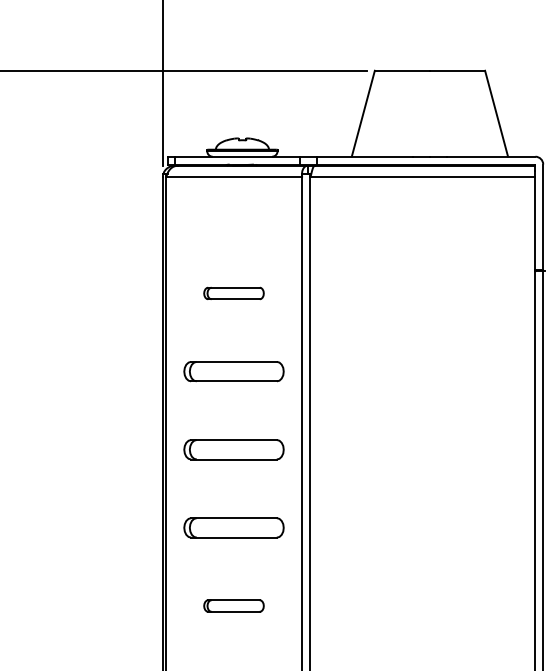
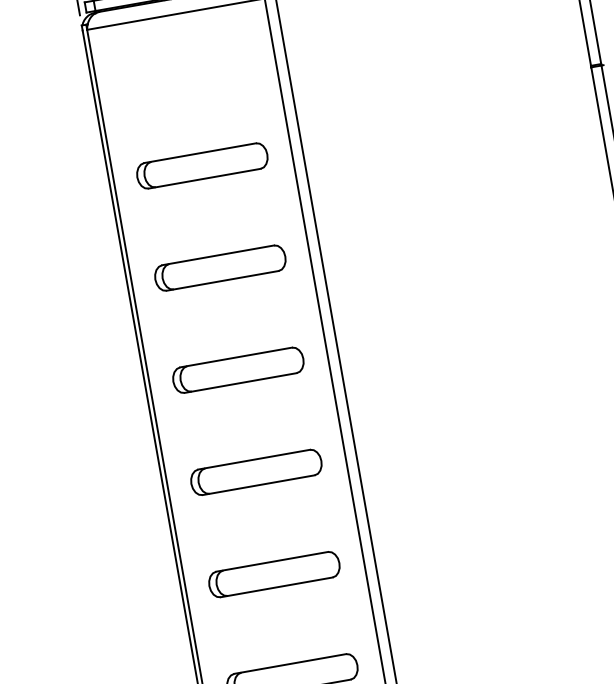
part: (233, 293) -> (201, 166), size x1.67
part: (233, 605) -> (273, 574), size x1.67

